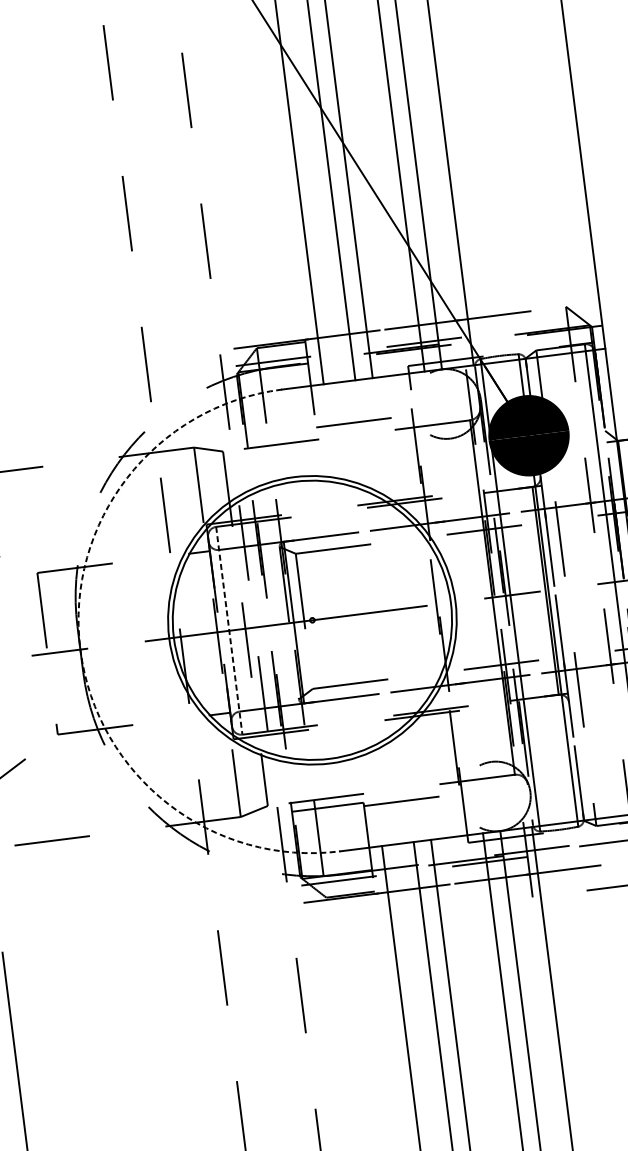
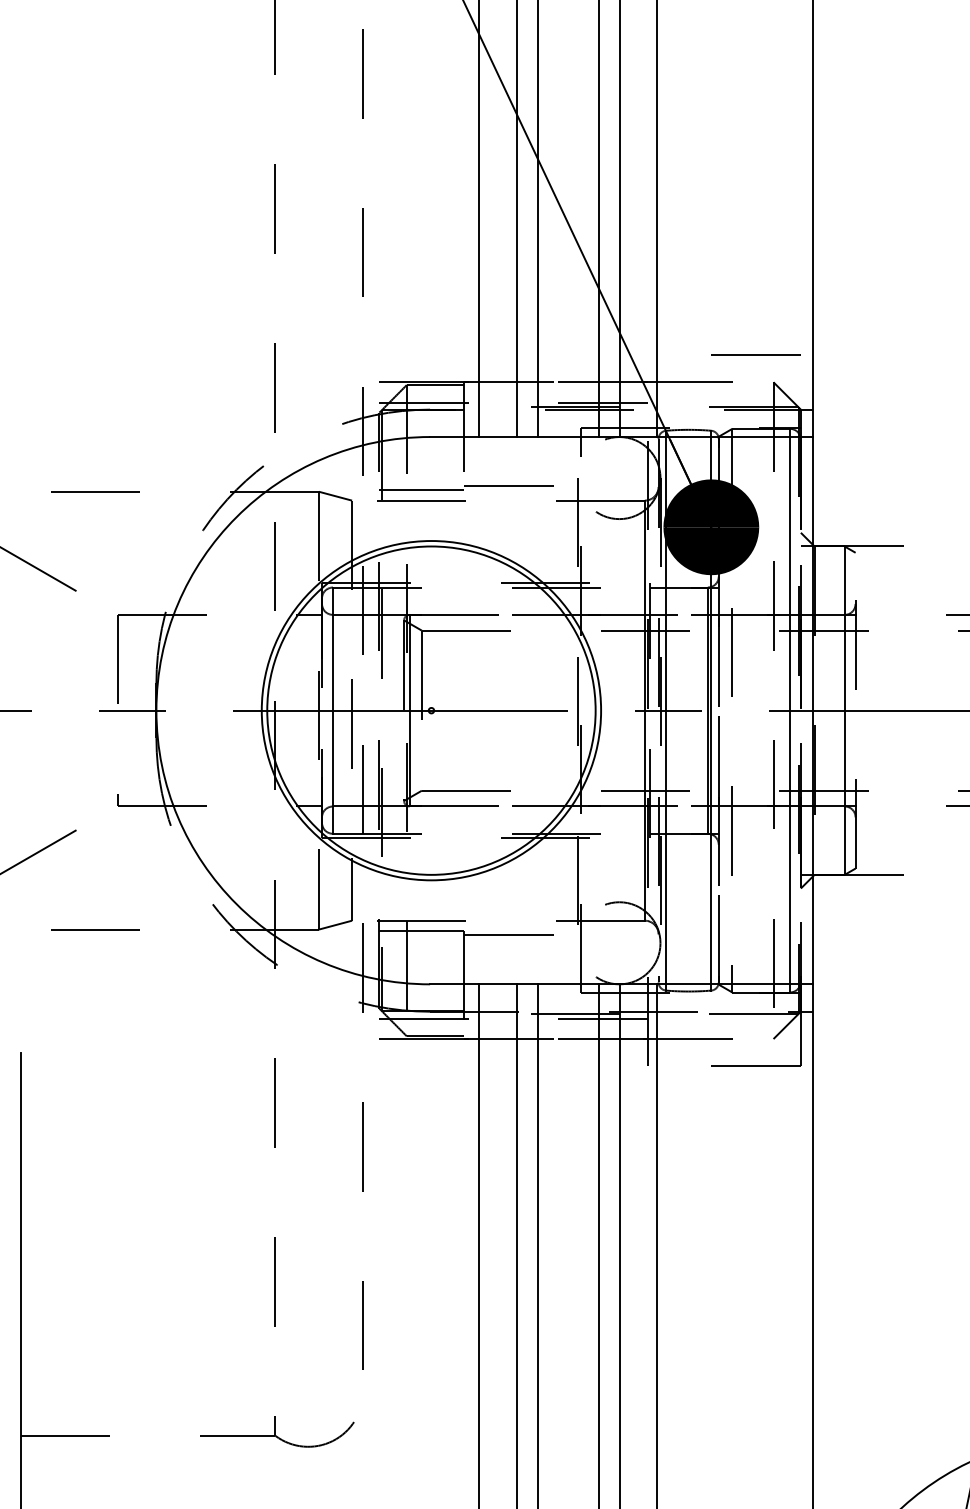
line: (547, 285) -> (755, 354), added
line: (280, 435) -> (421, 490), added
line: (229, 631) -> (332, 711), dashed -> solid
arc: (80, 649) -> (156, 710), dashed -> solid

